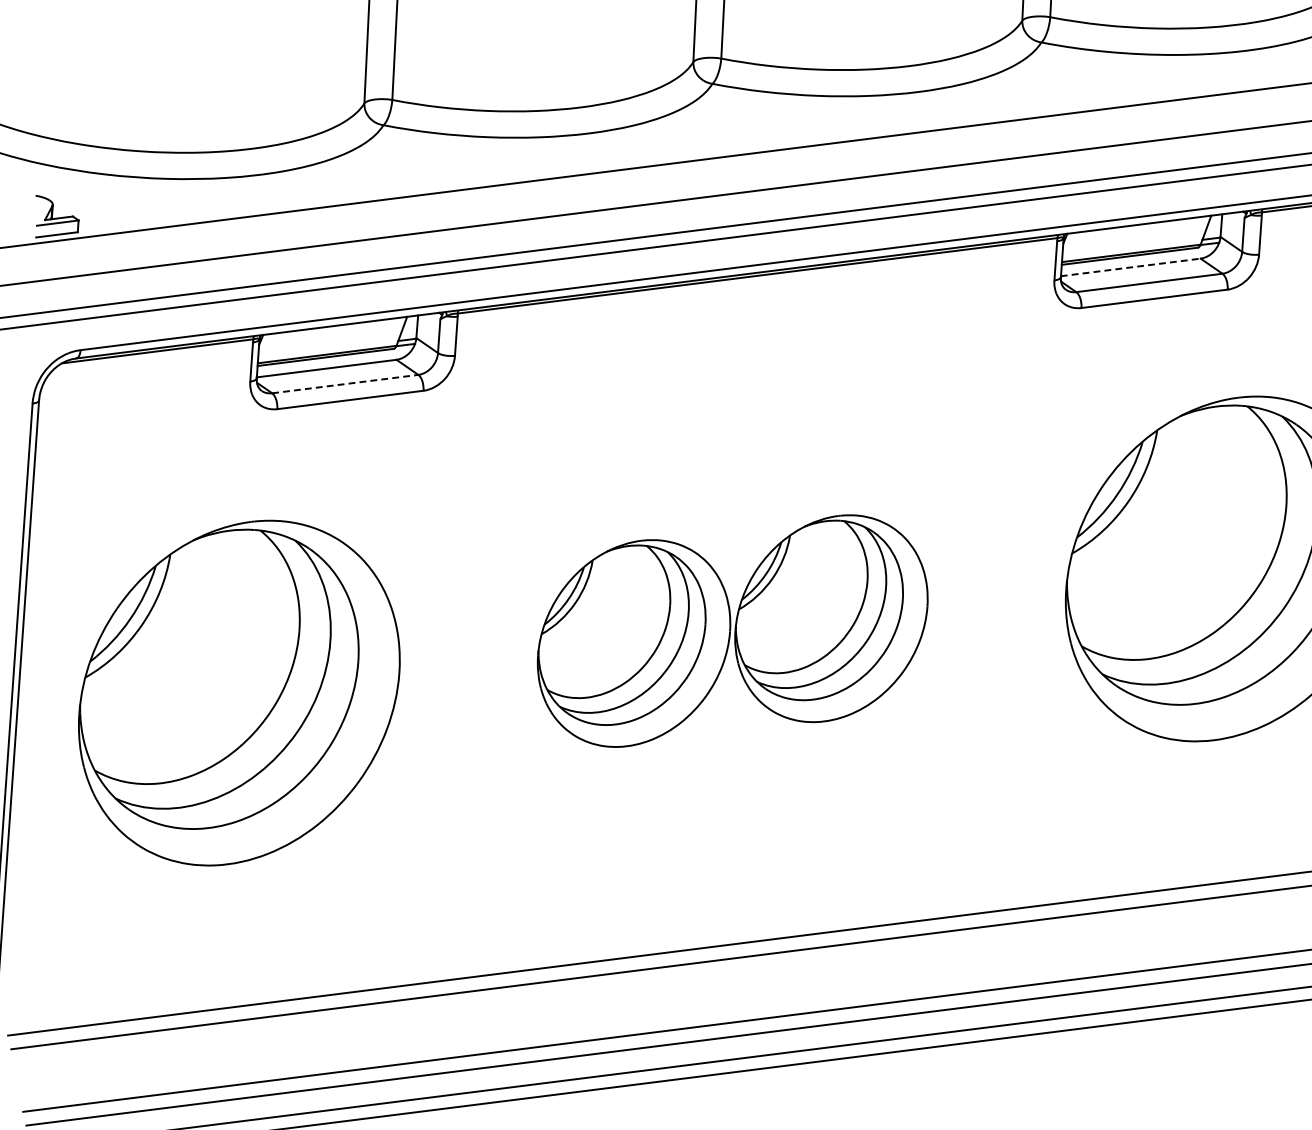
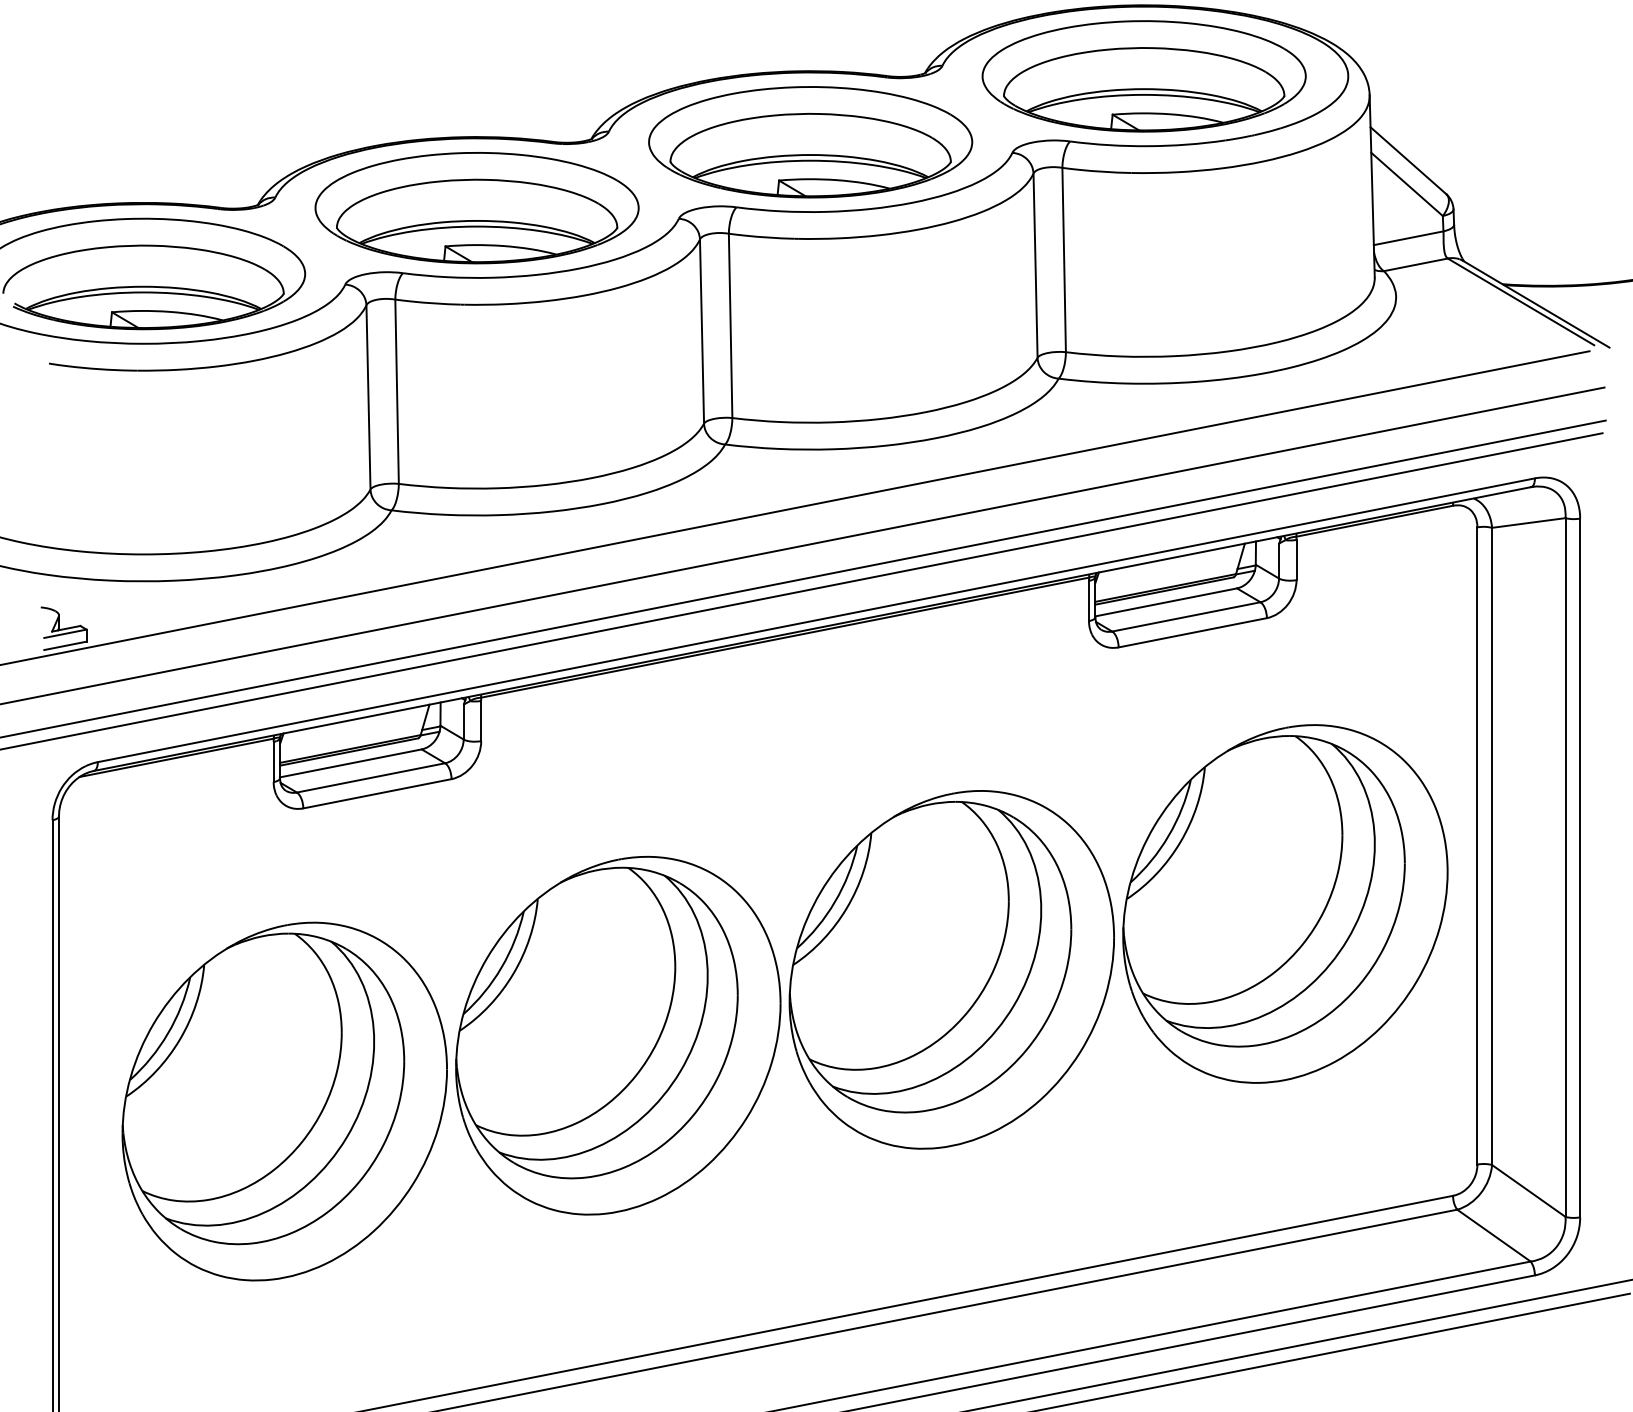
line: (1131, 267) -> (1166, 602), dashed -> solid
line: (345, 383) -> (371, 777), dashed -> solid
part: (732, 630) -> (784, 1002), size x1.67

